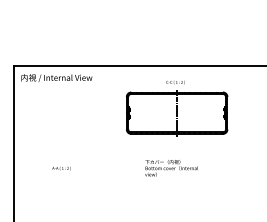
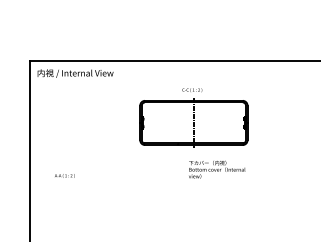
part: (176, 108) -> (193, 117), moved
text: (61, 168) -> (64, 175), moved
text: (172, 168) -> (217, 169), moved

